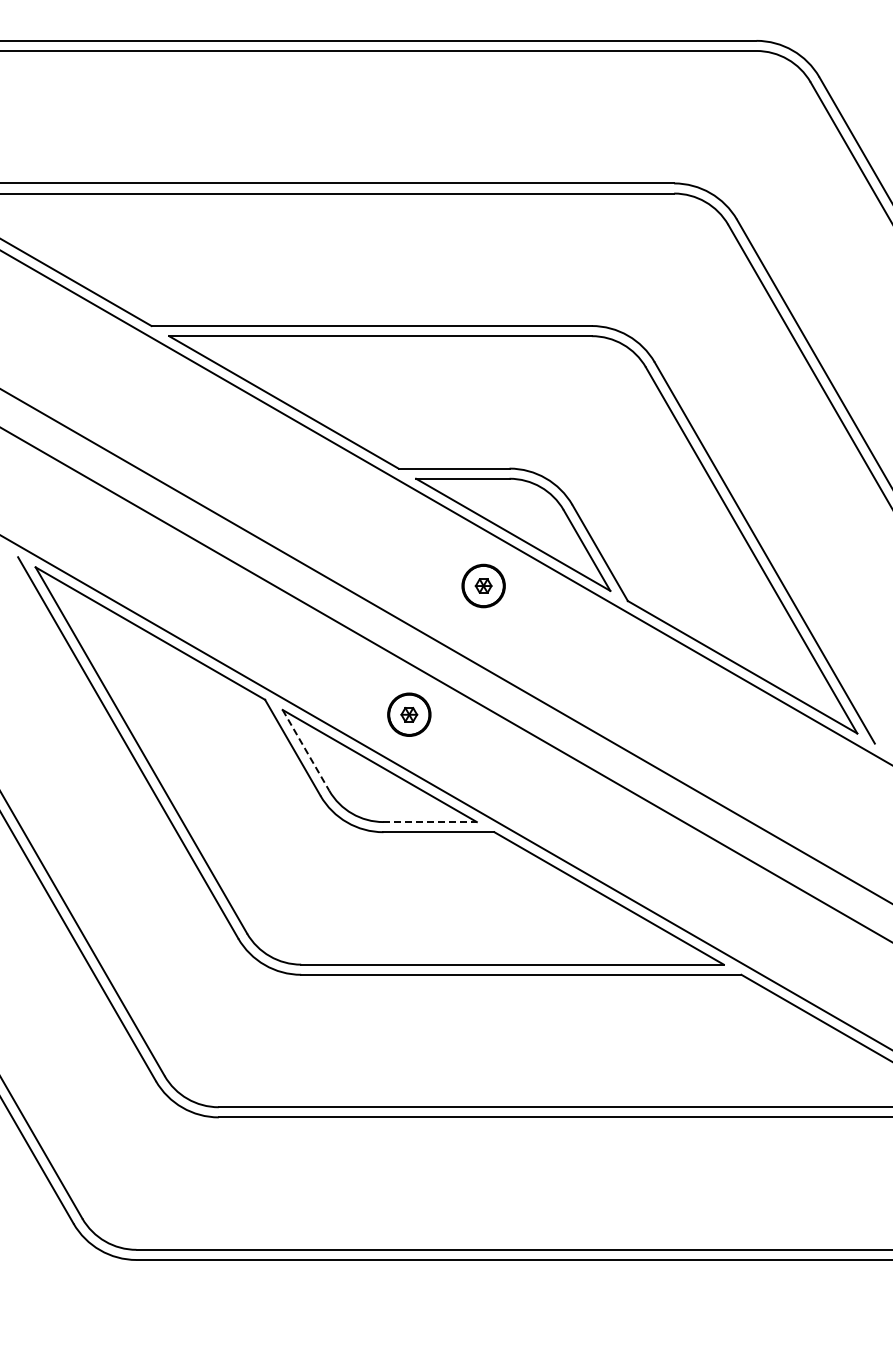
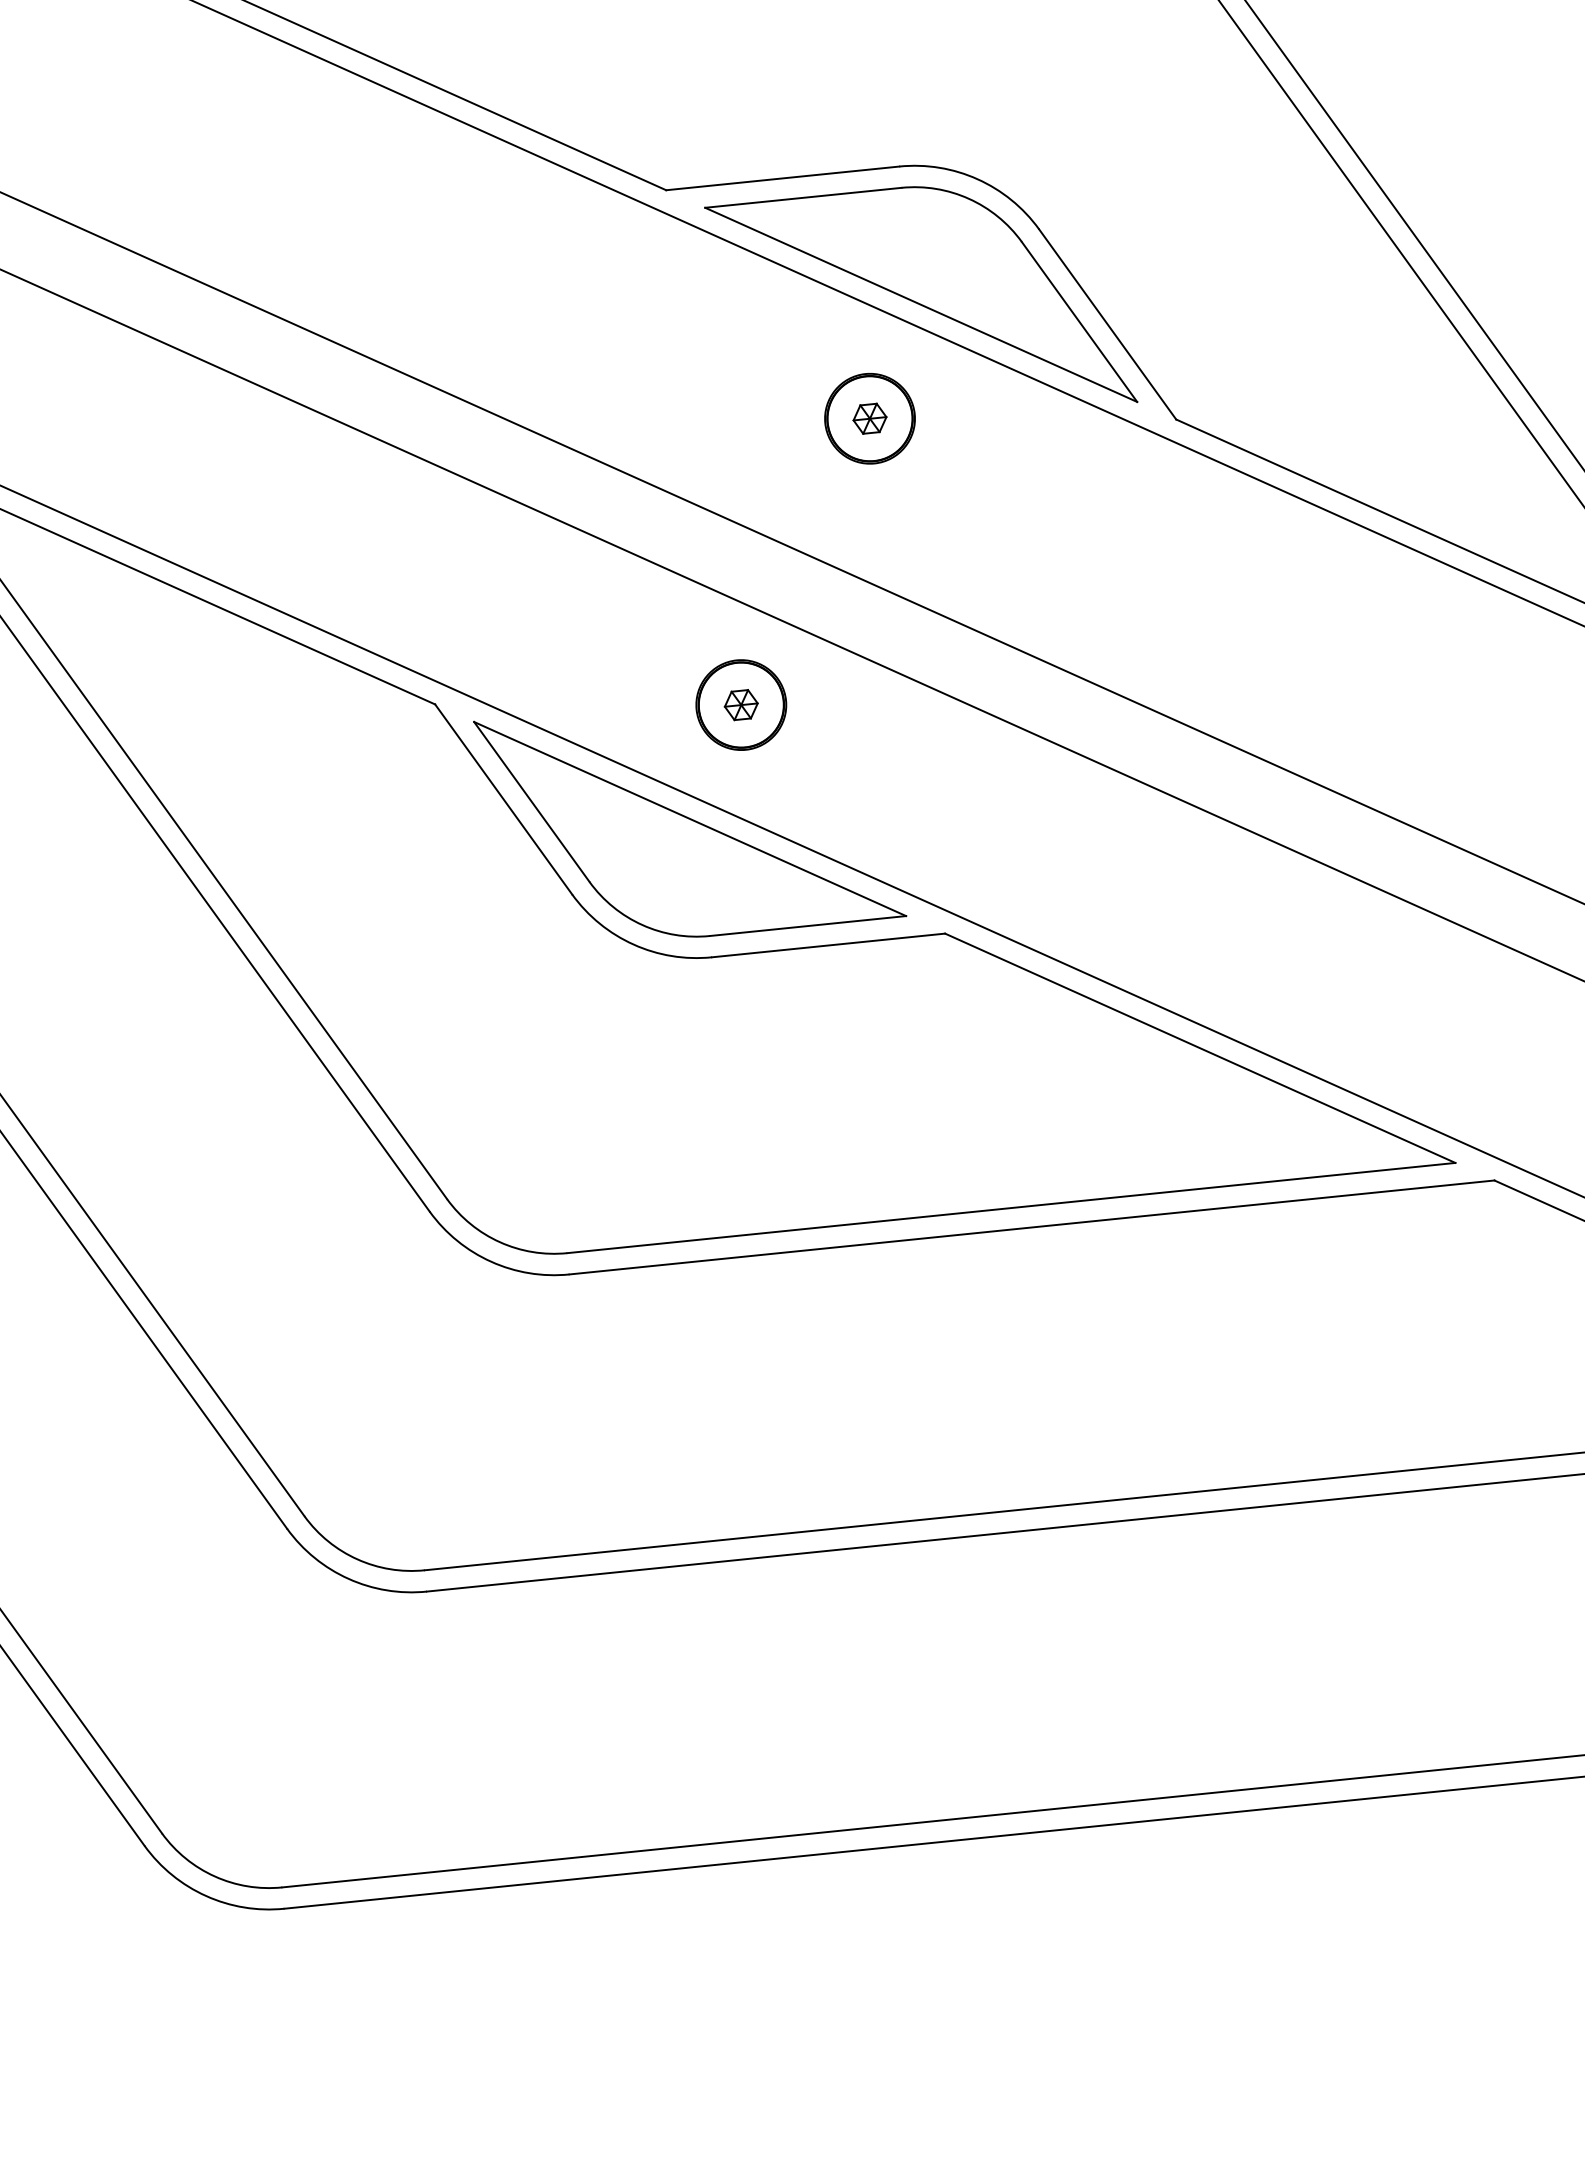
line: (306, 750) -> (532, 802), dashed -> solid
line: (430, 822) -> (808, 926), dashed -> solid

